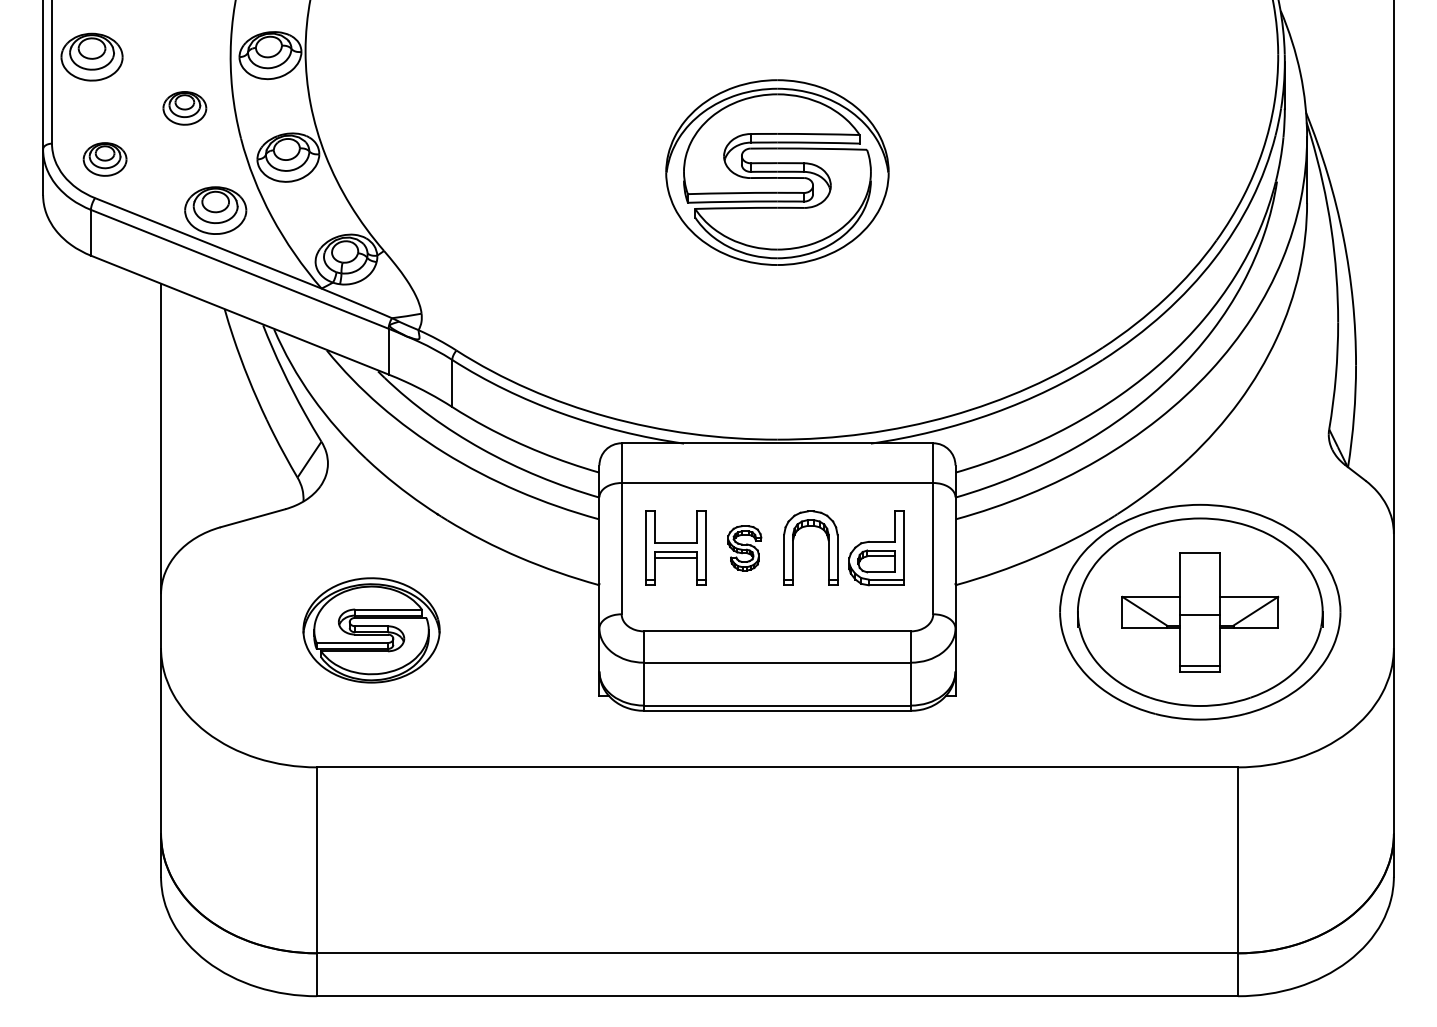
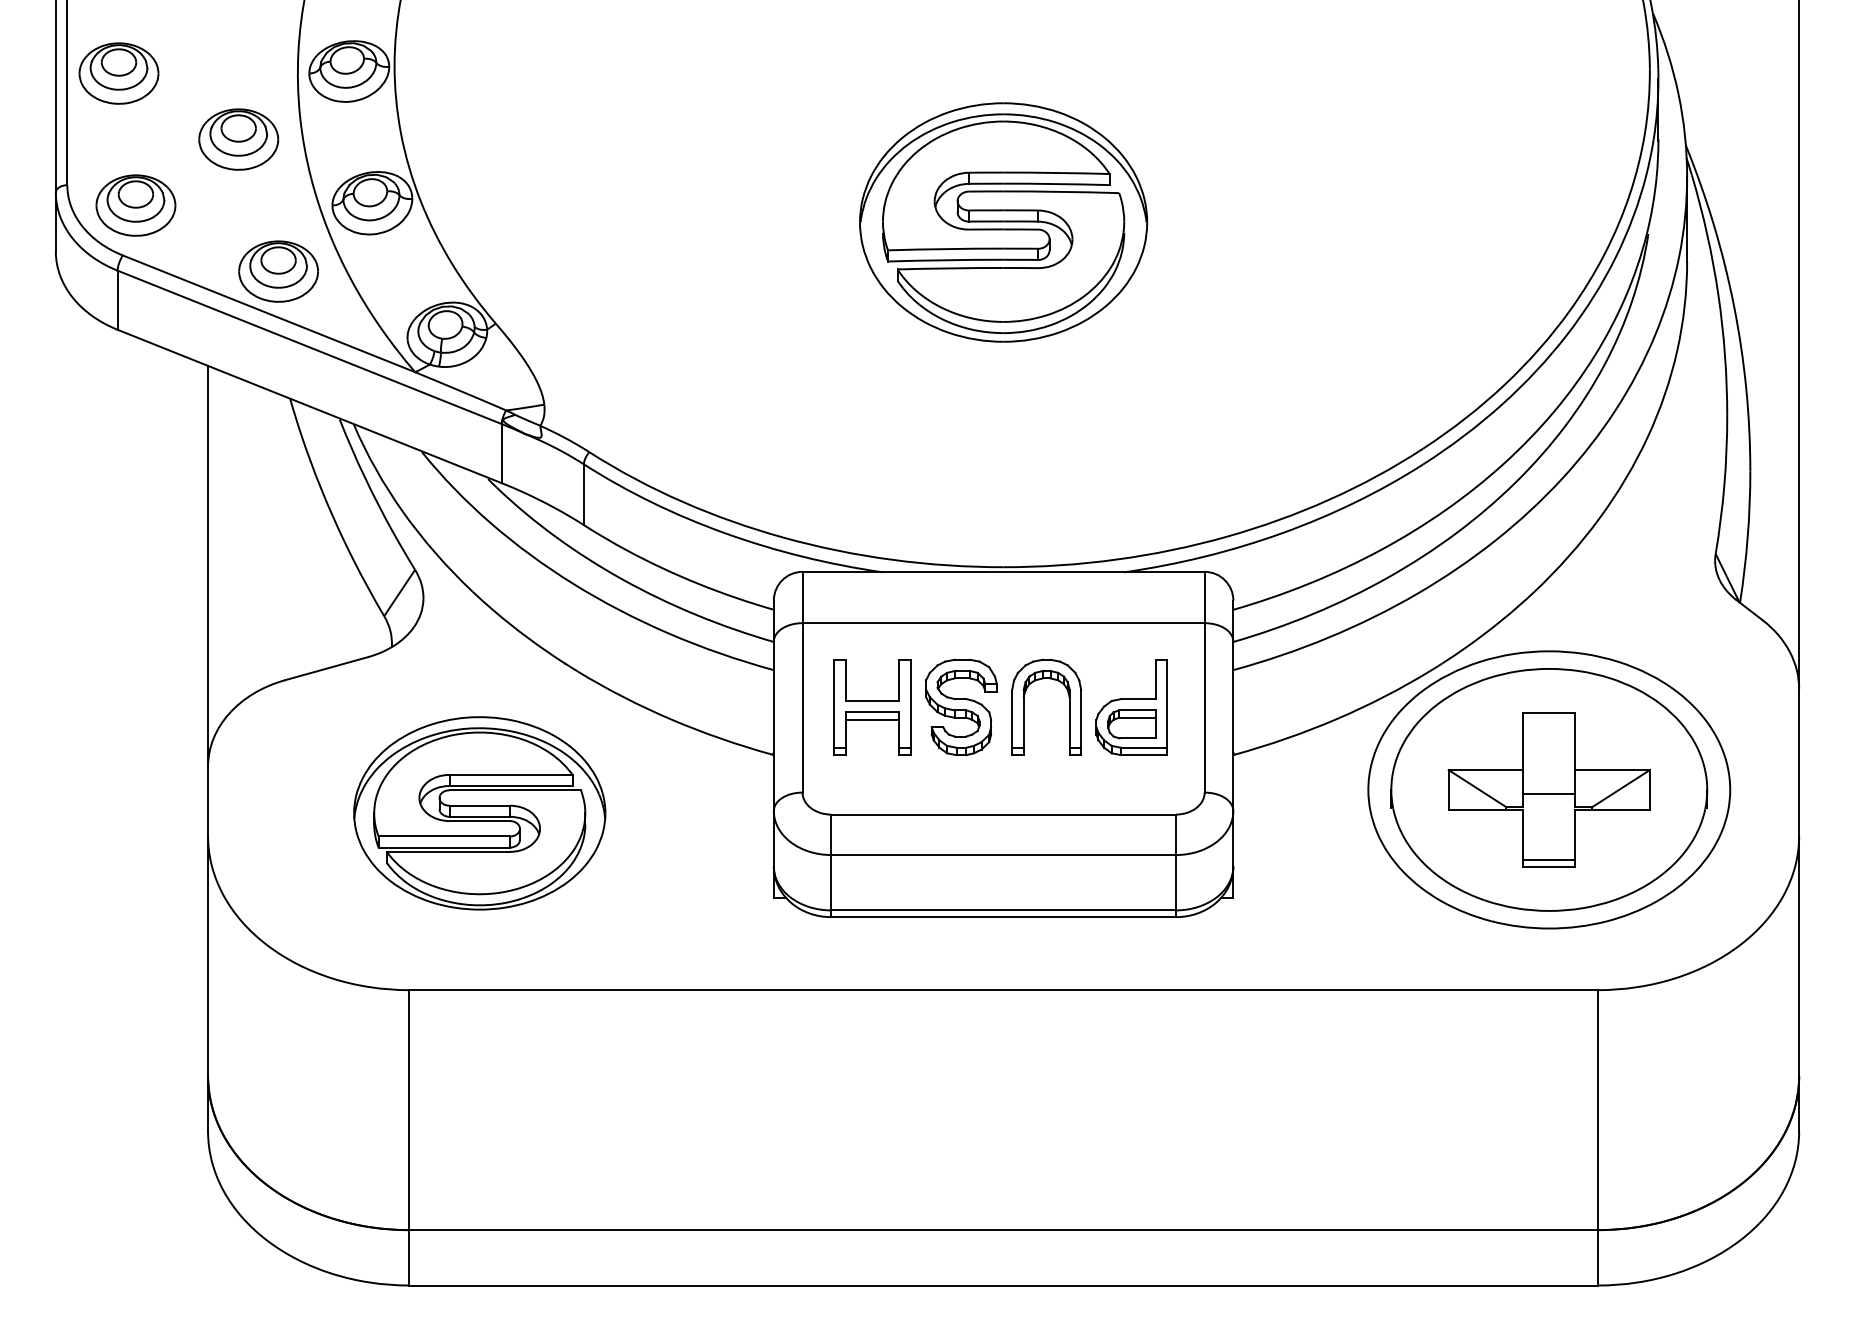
part: (184, 108) -> (238, 139), size x1.43
part: (104, 159) -> (135, 205), size x1.43
part: (744, 548) -> (961, 707), size x1.67
part: (371, 630) -> (479, 813), size x1.43

